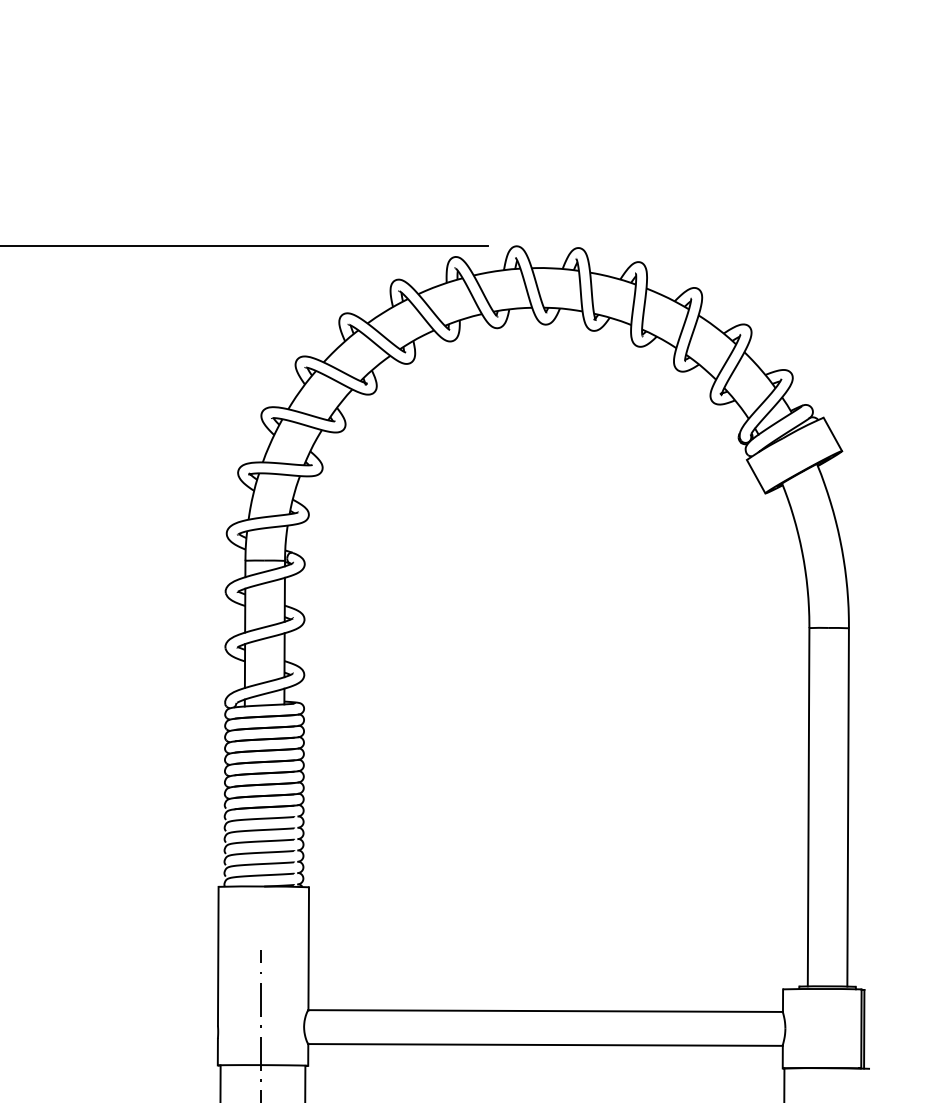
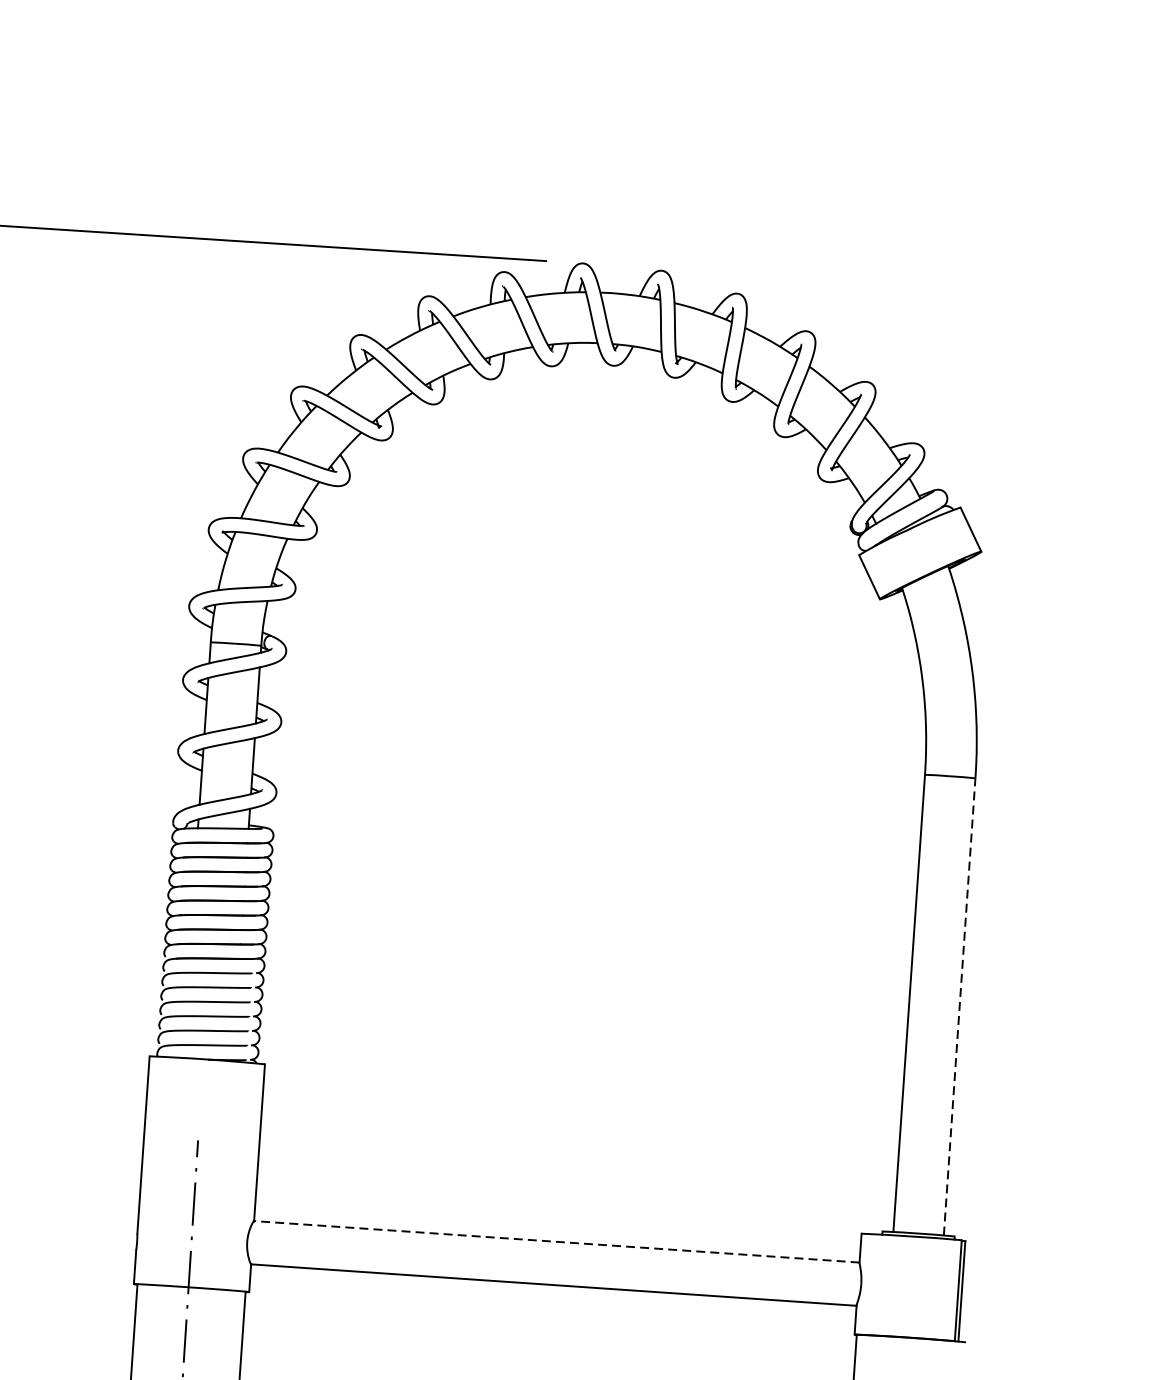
line: (848, 806) -> (960, 1005), solid -> dashed
line: (545, 1011) -> (556, 1242), solid -> dashed

